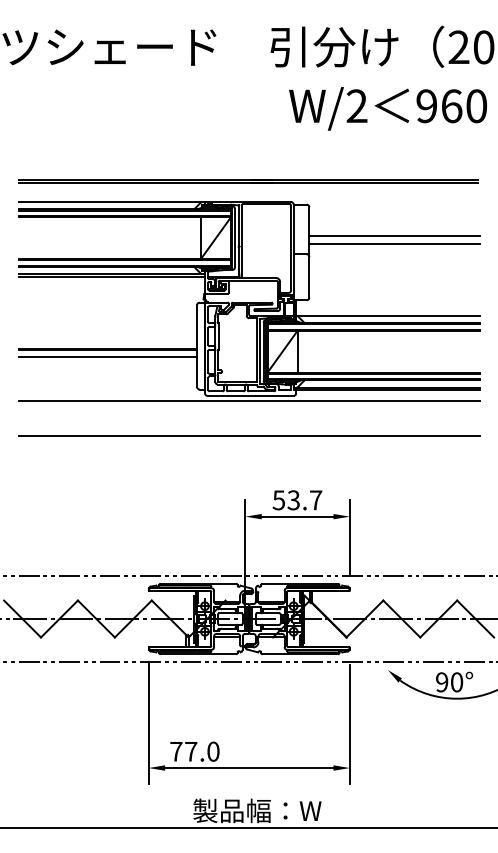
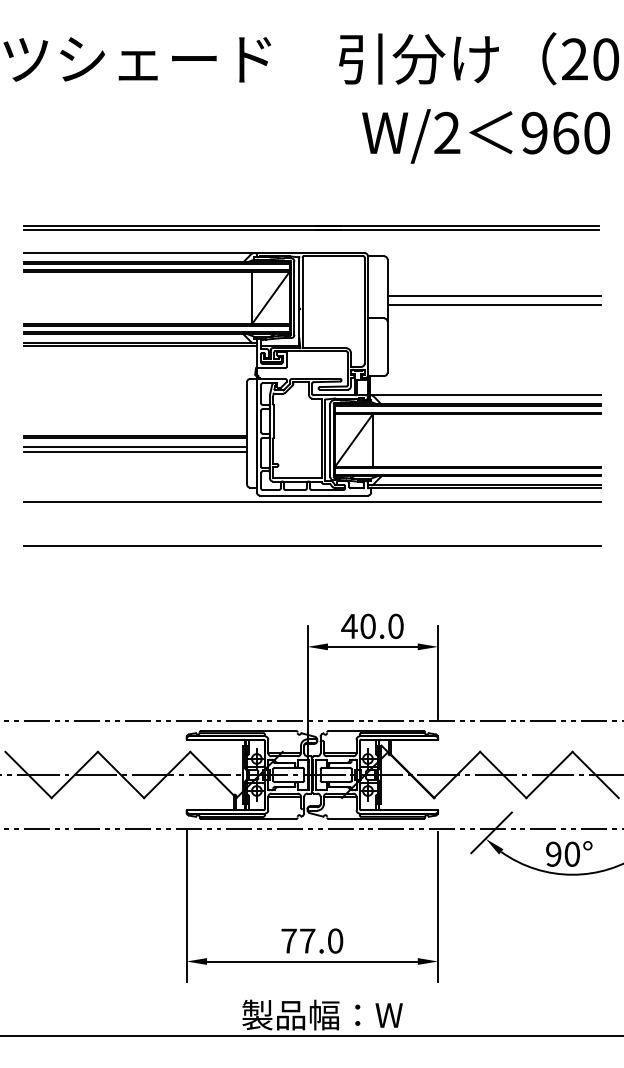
line: (107, 360) -> (135, 451), added
text: (297, 500) -> (372, 626), 53.7 -> 40.0
line: (392, 664) -> (491, 832), added
text: (195, 751) -> (312, 940), moved

